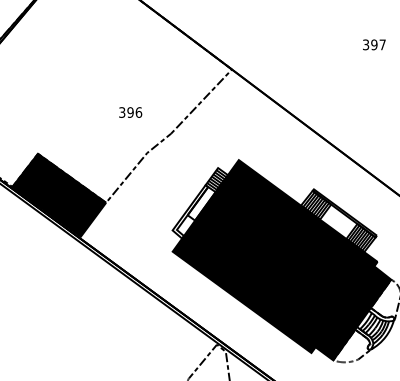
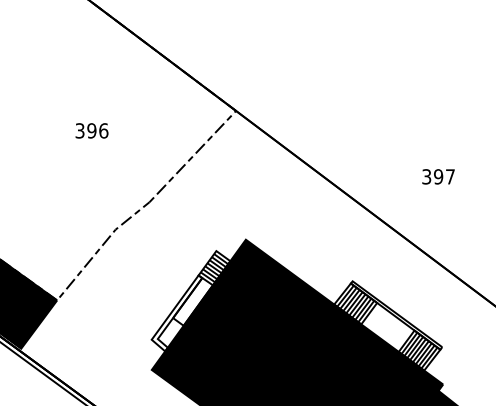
text: (374, 44) -> (438, 176), moved
text: (130, 112) -> (91, 130), moved

